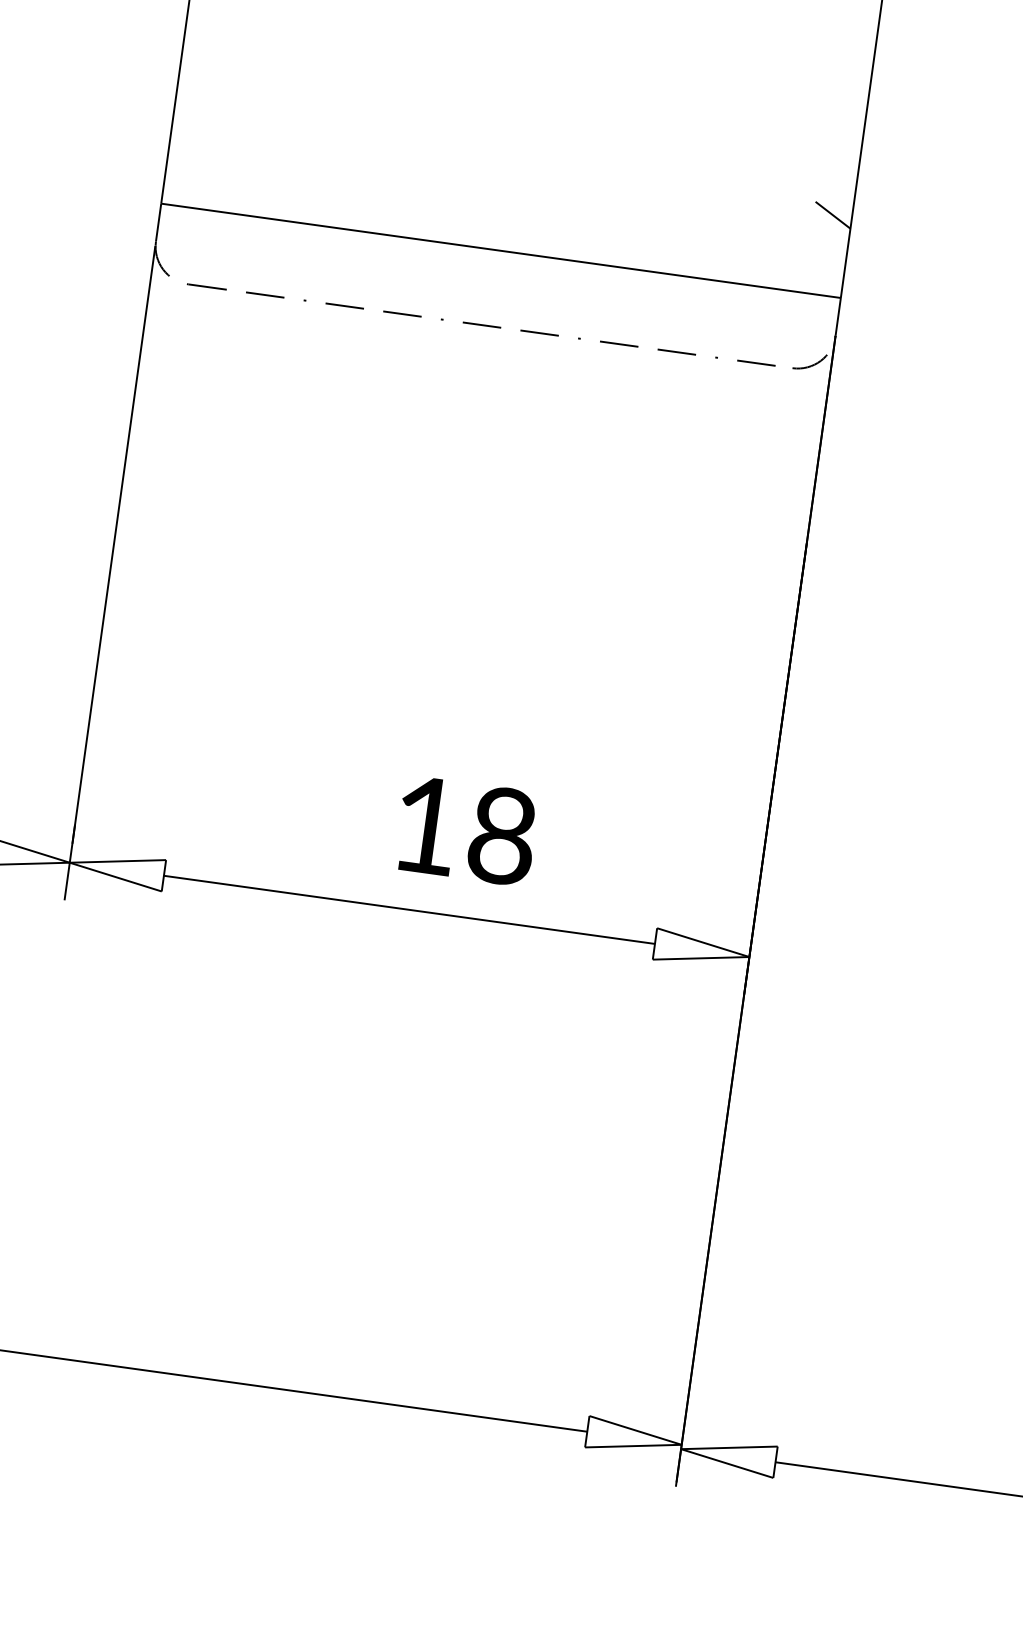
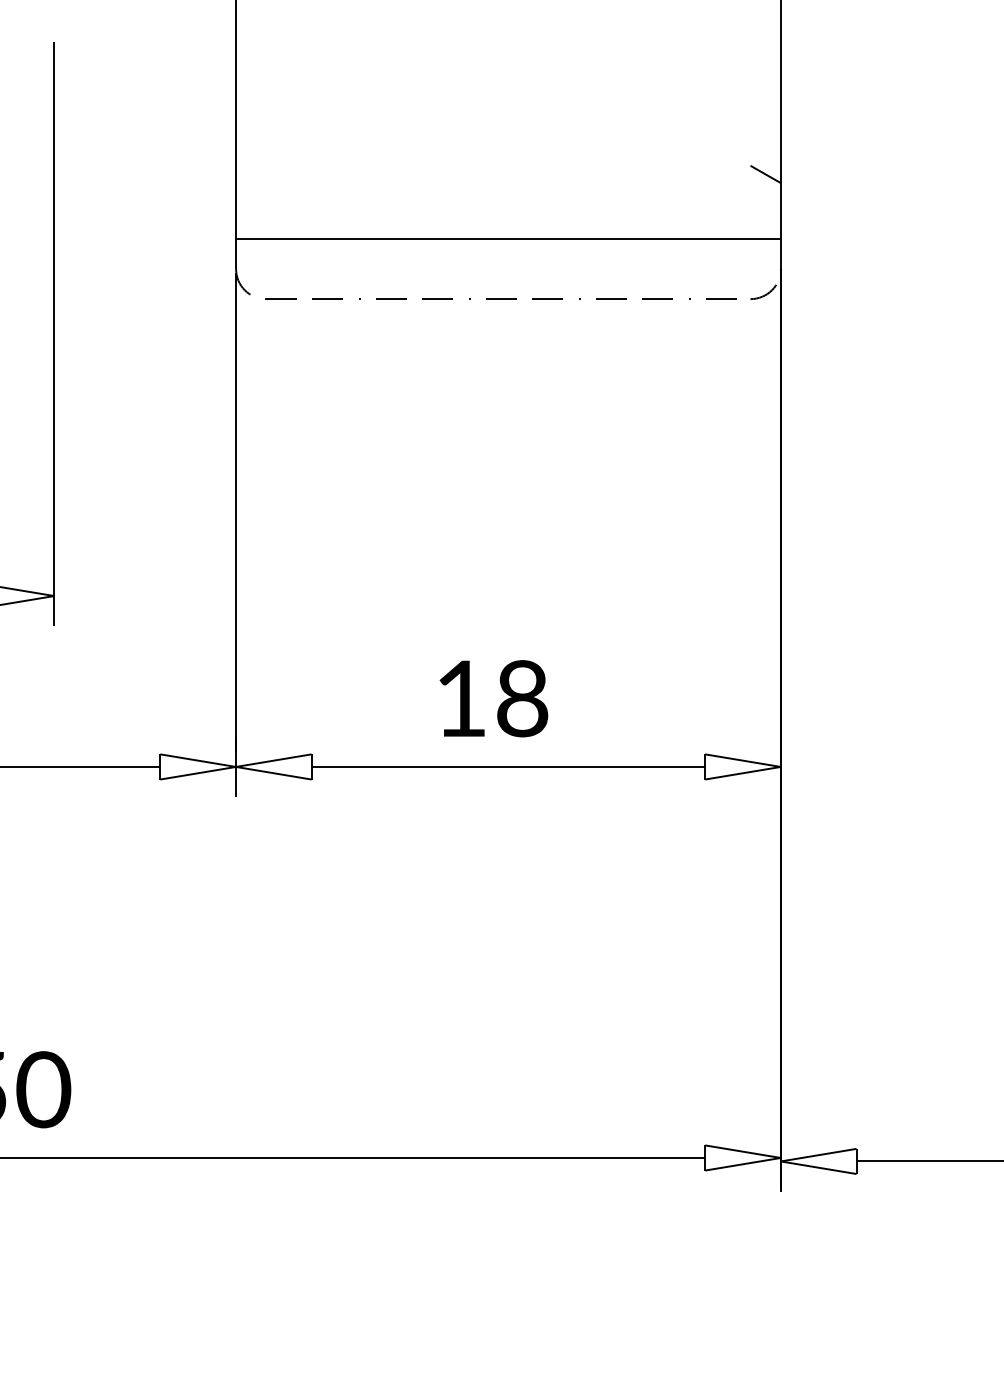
text: (466, 830) -> (493, 698), moved

